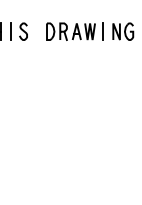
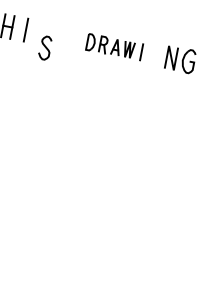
curve: (23, 31) -> (45, 47), moved
part: (74, 31) -> (113, 46), size x0.7

